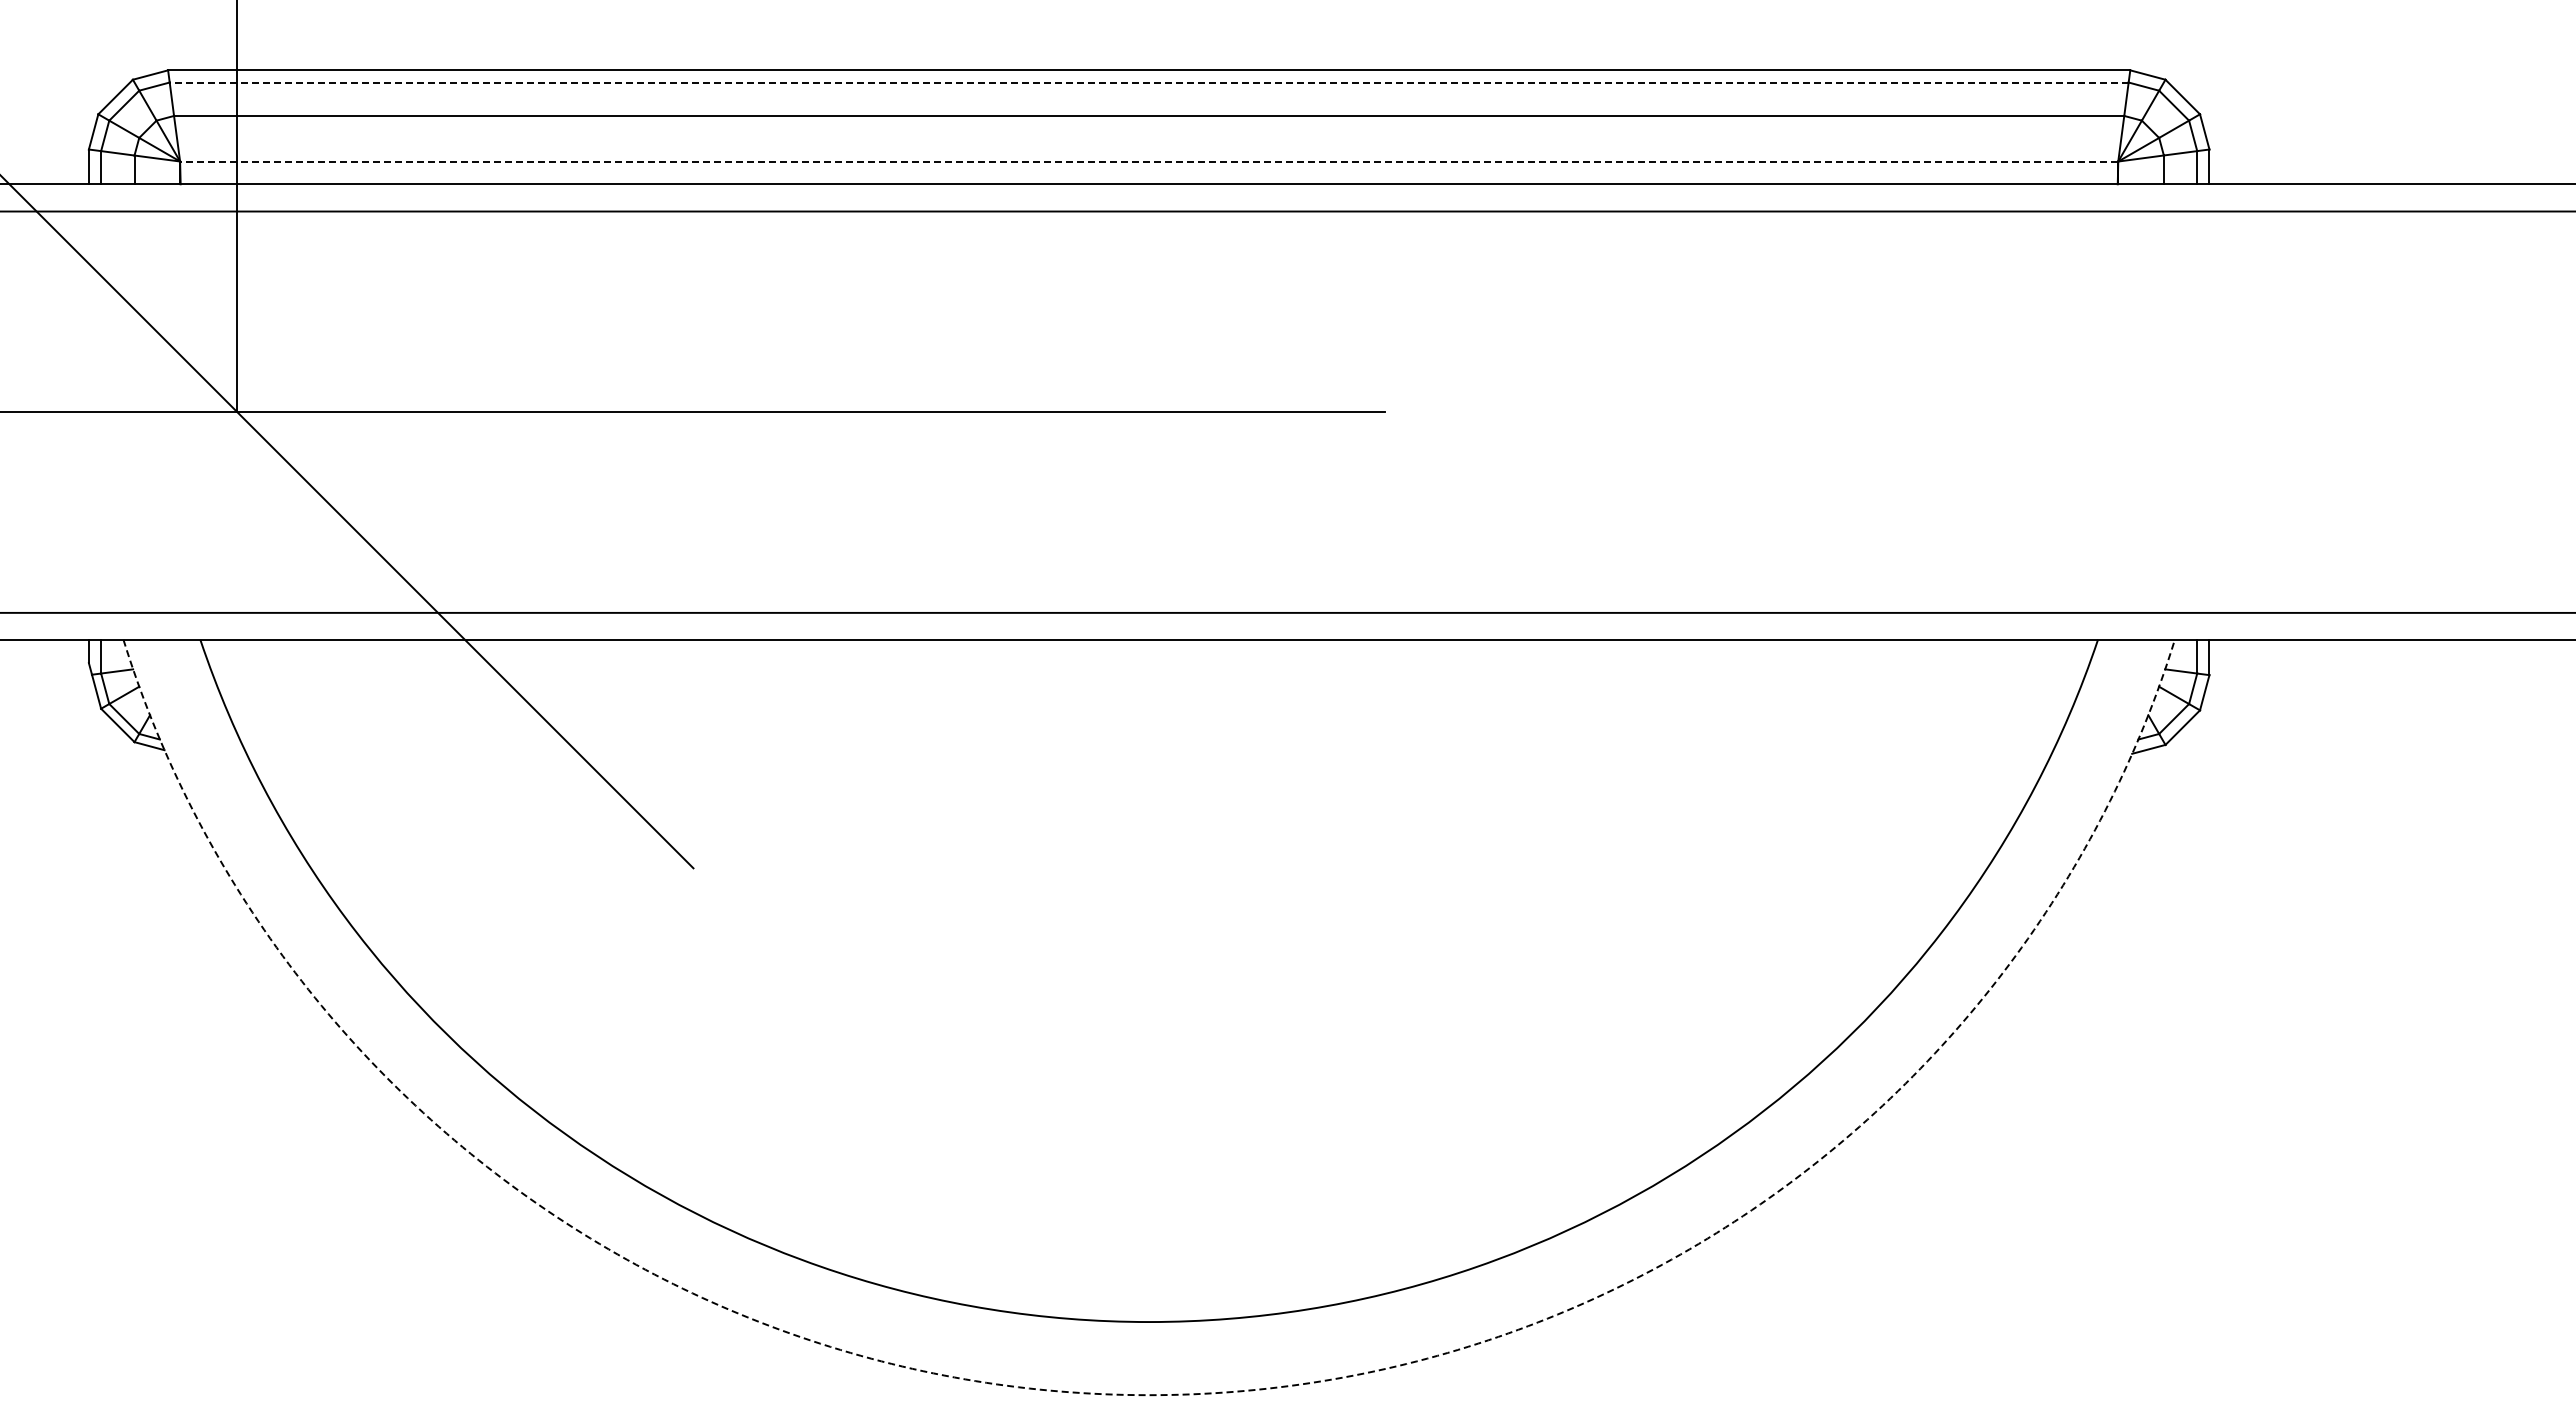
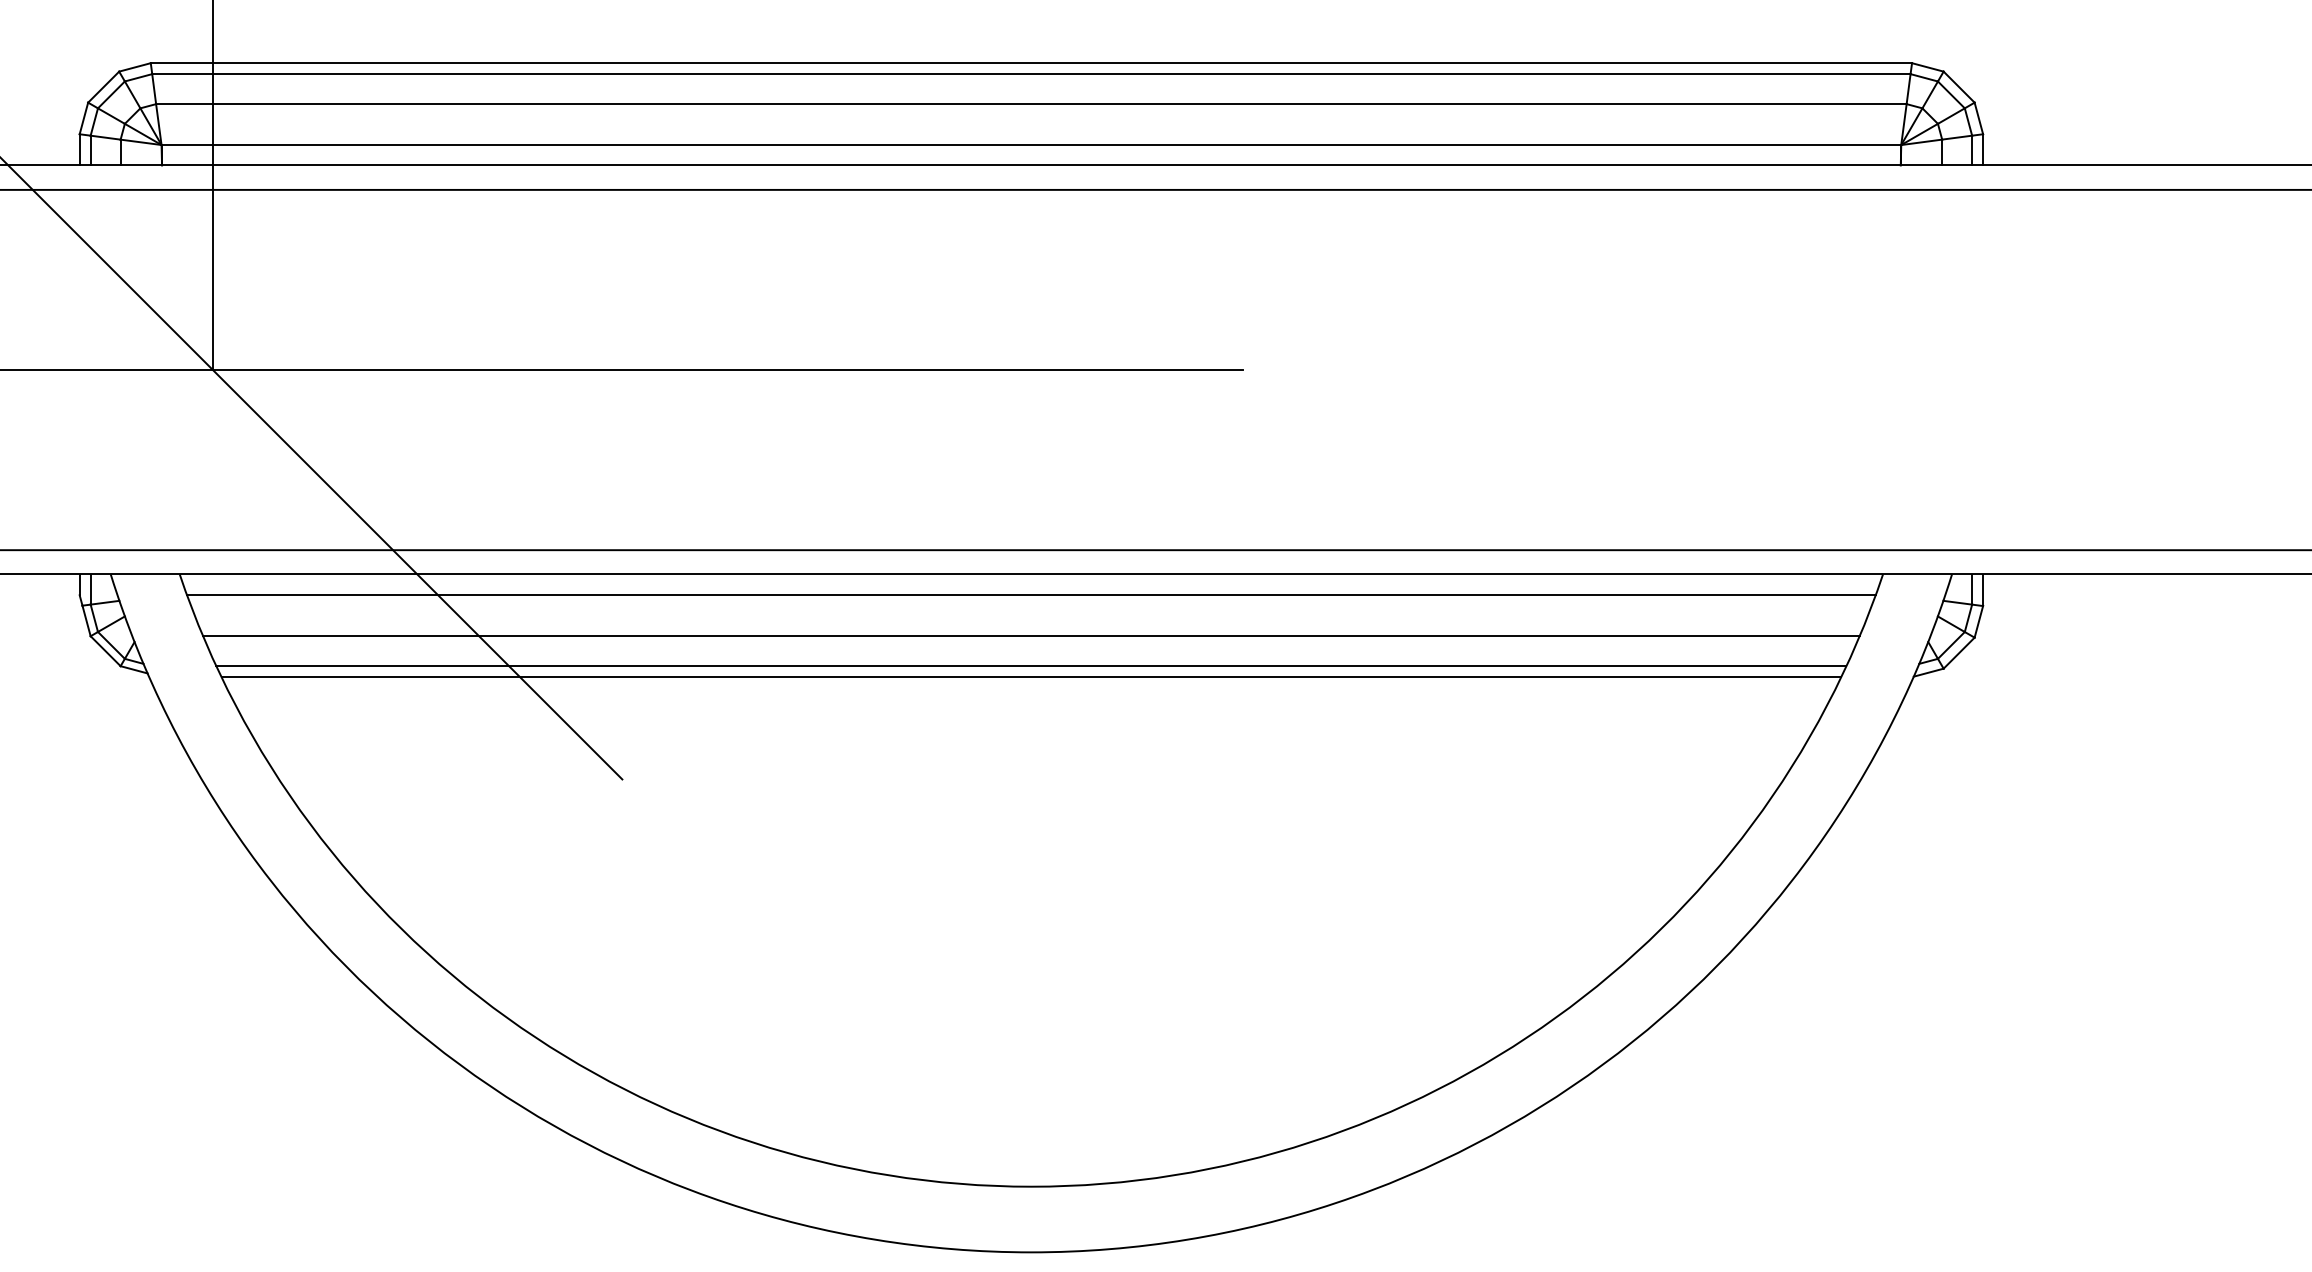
line: (1149, 82) -> (1031, 74), dashed -> solid
line: (1148, 161) -> (1030, 145), dashed -> solid
line: (1148, 663) -> (1030, 595), added
line: (1148, 708) -> (1030, 636), added
line: (1149, 742) -> (1031, 666), added
line: (1148, 754) -> (1030, 677), added
arc: (1149, 1395) -> (1031, 1252), dashed -> solid

